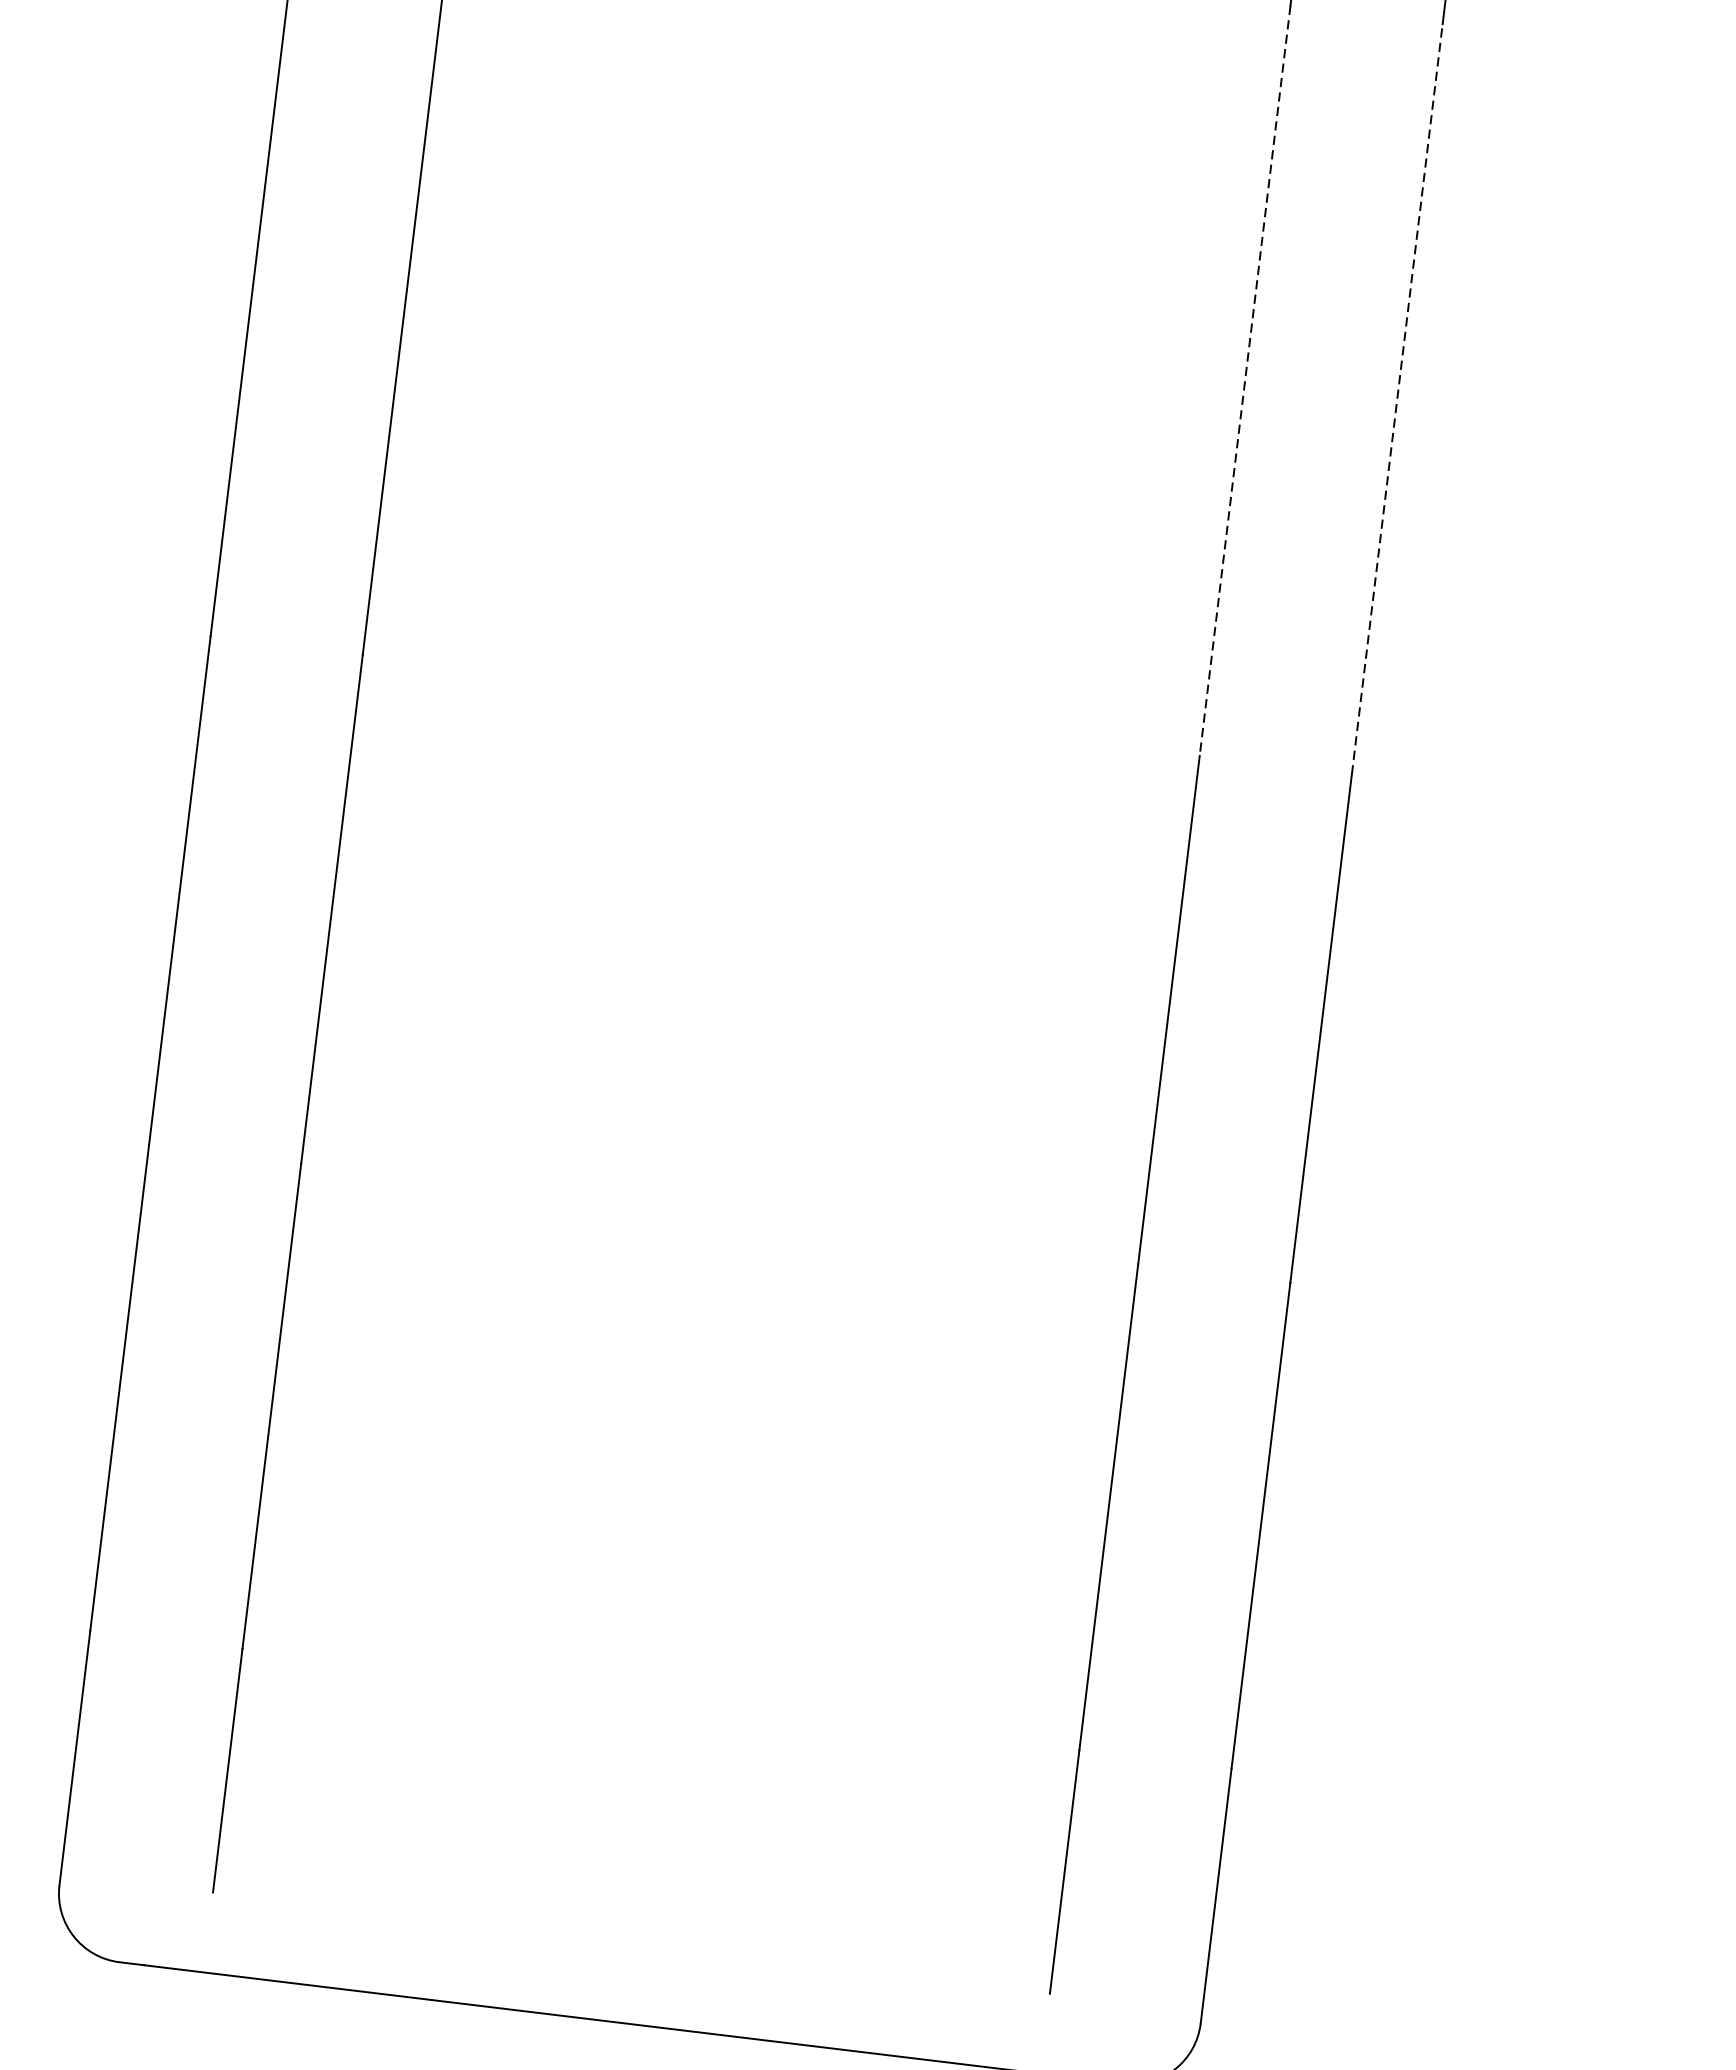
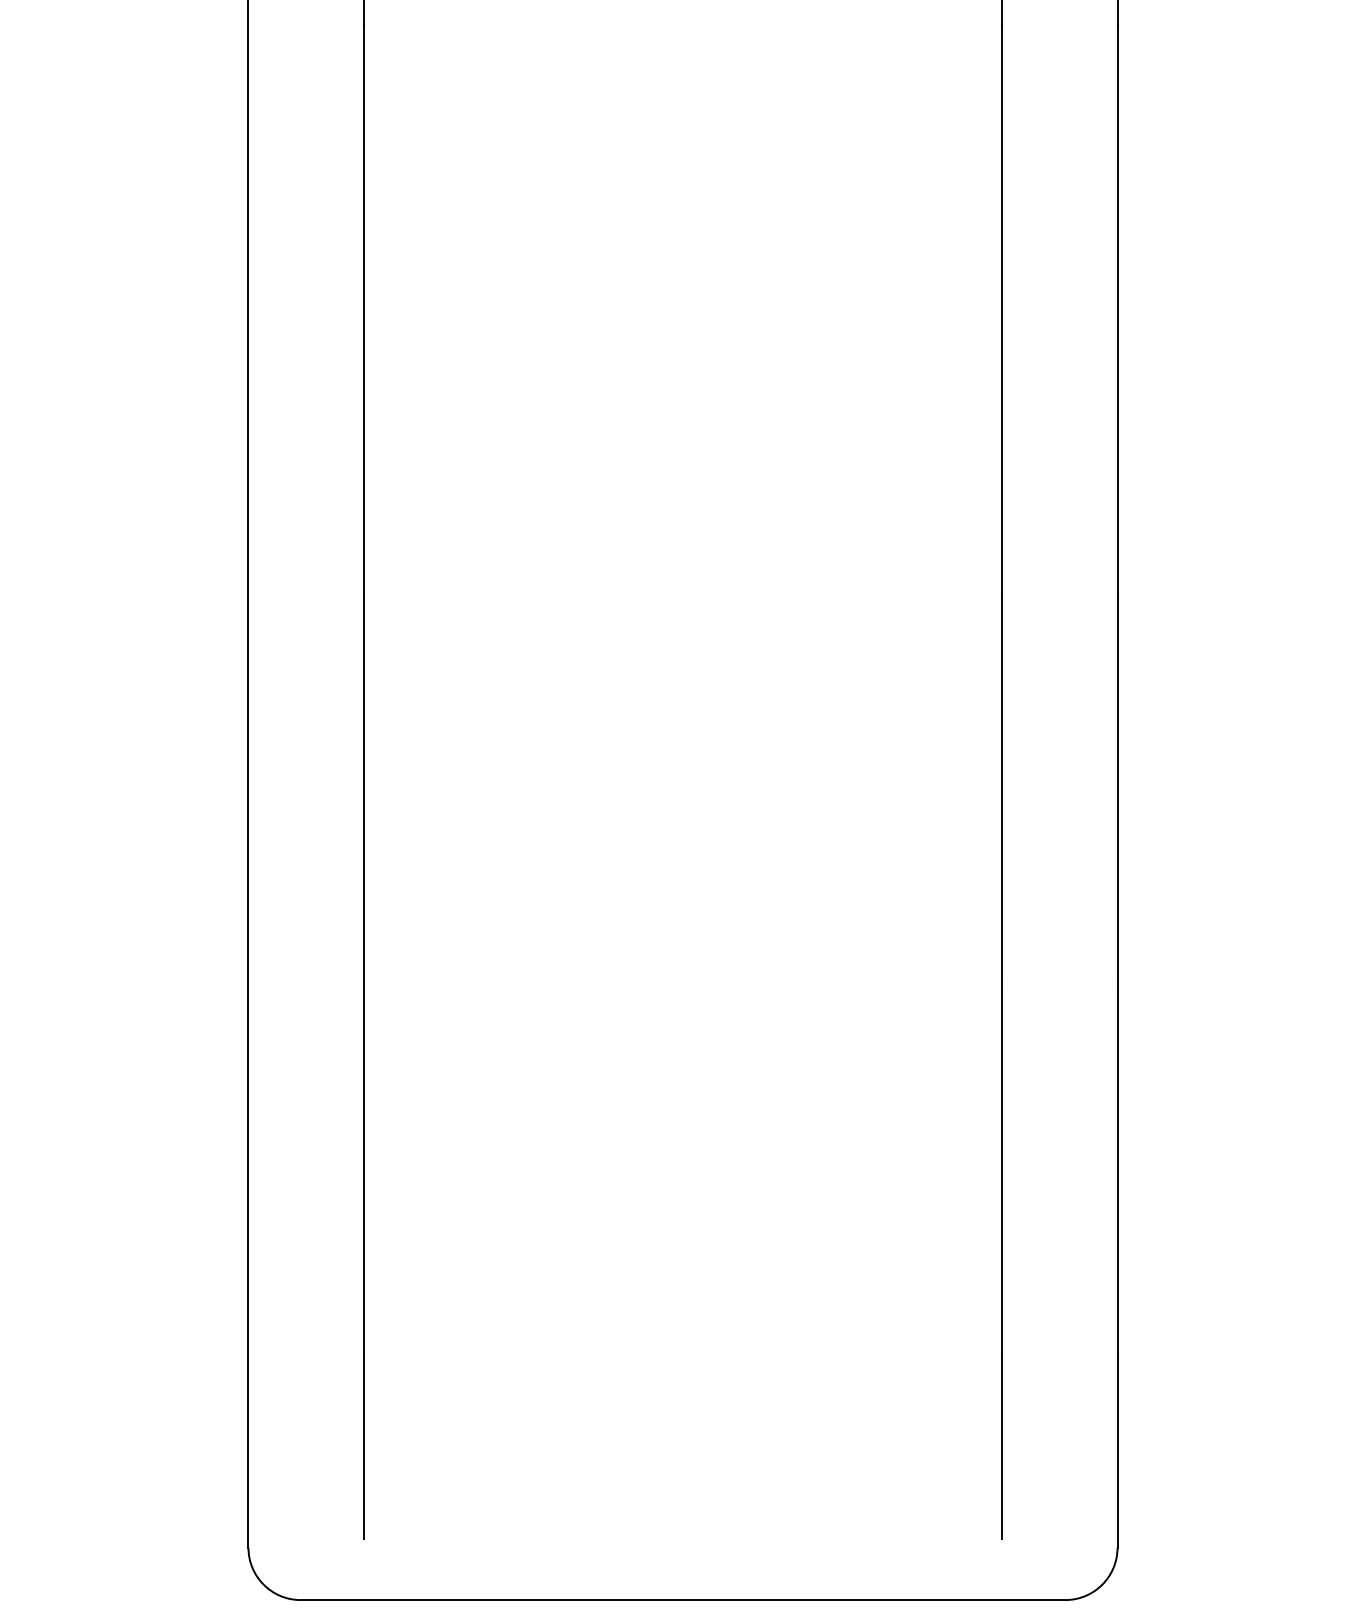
line: (1244, 380) -> (1001, 310), dashed -> solid
line: (1397, 398) -> (1117, 310), dashed -> solid

